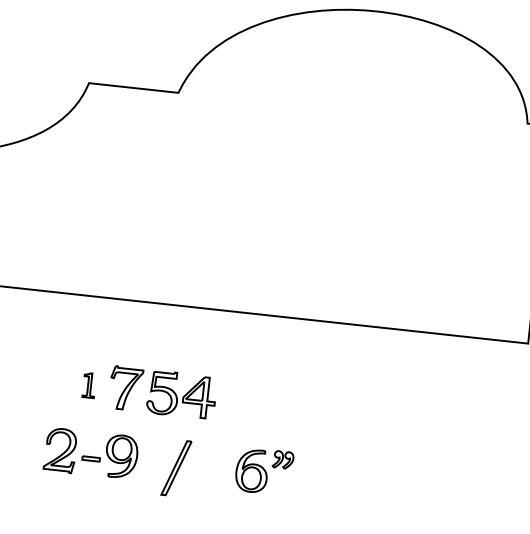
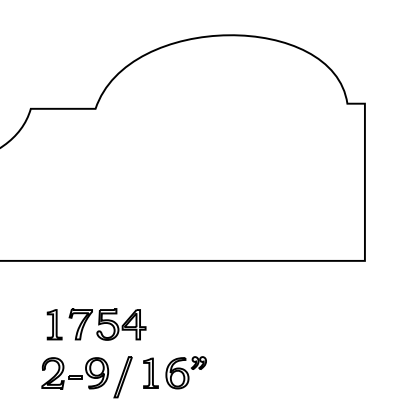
part: (89, 384) -> (54, 324), size x1.67
part: (91, 453) -> (75, 373), moved
part: (214, 465) -> (150, 372), added

